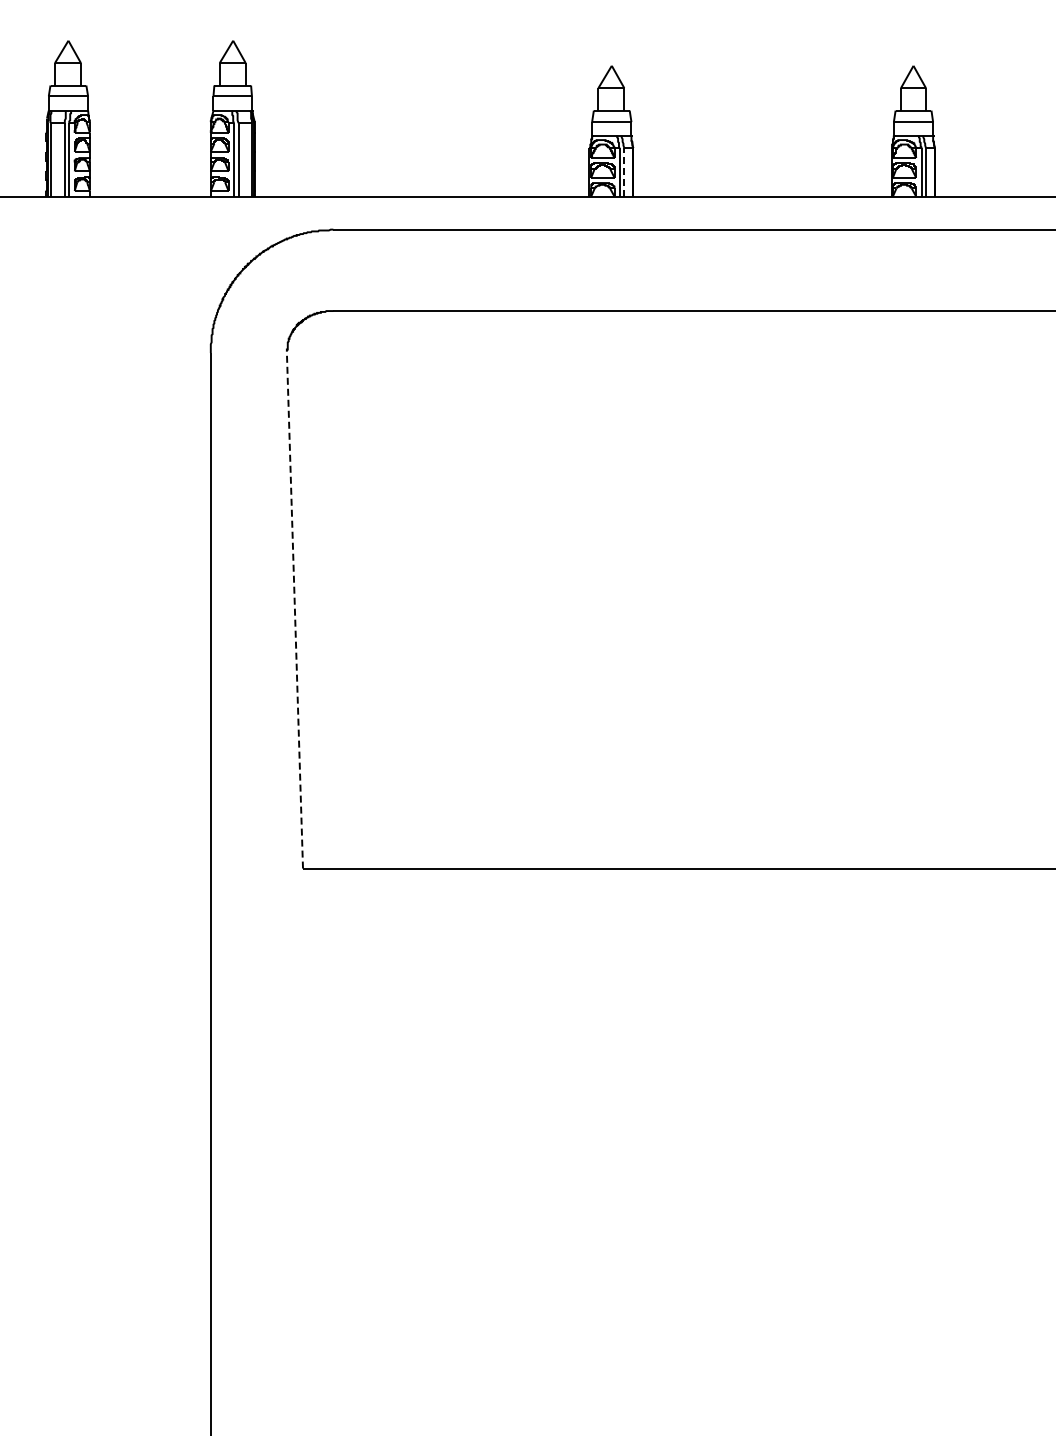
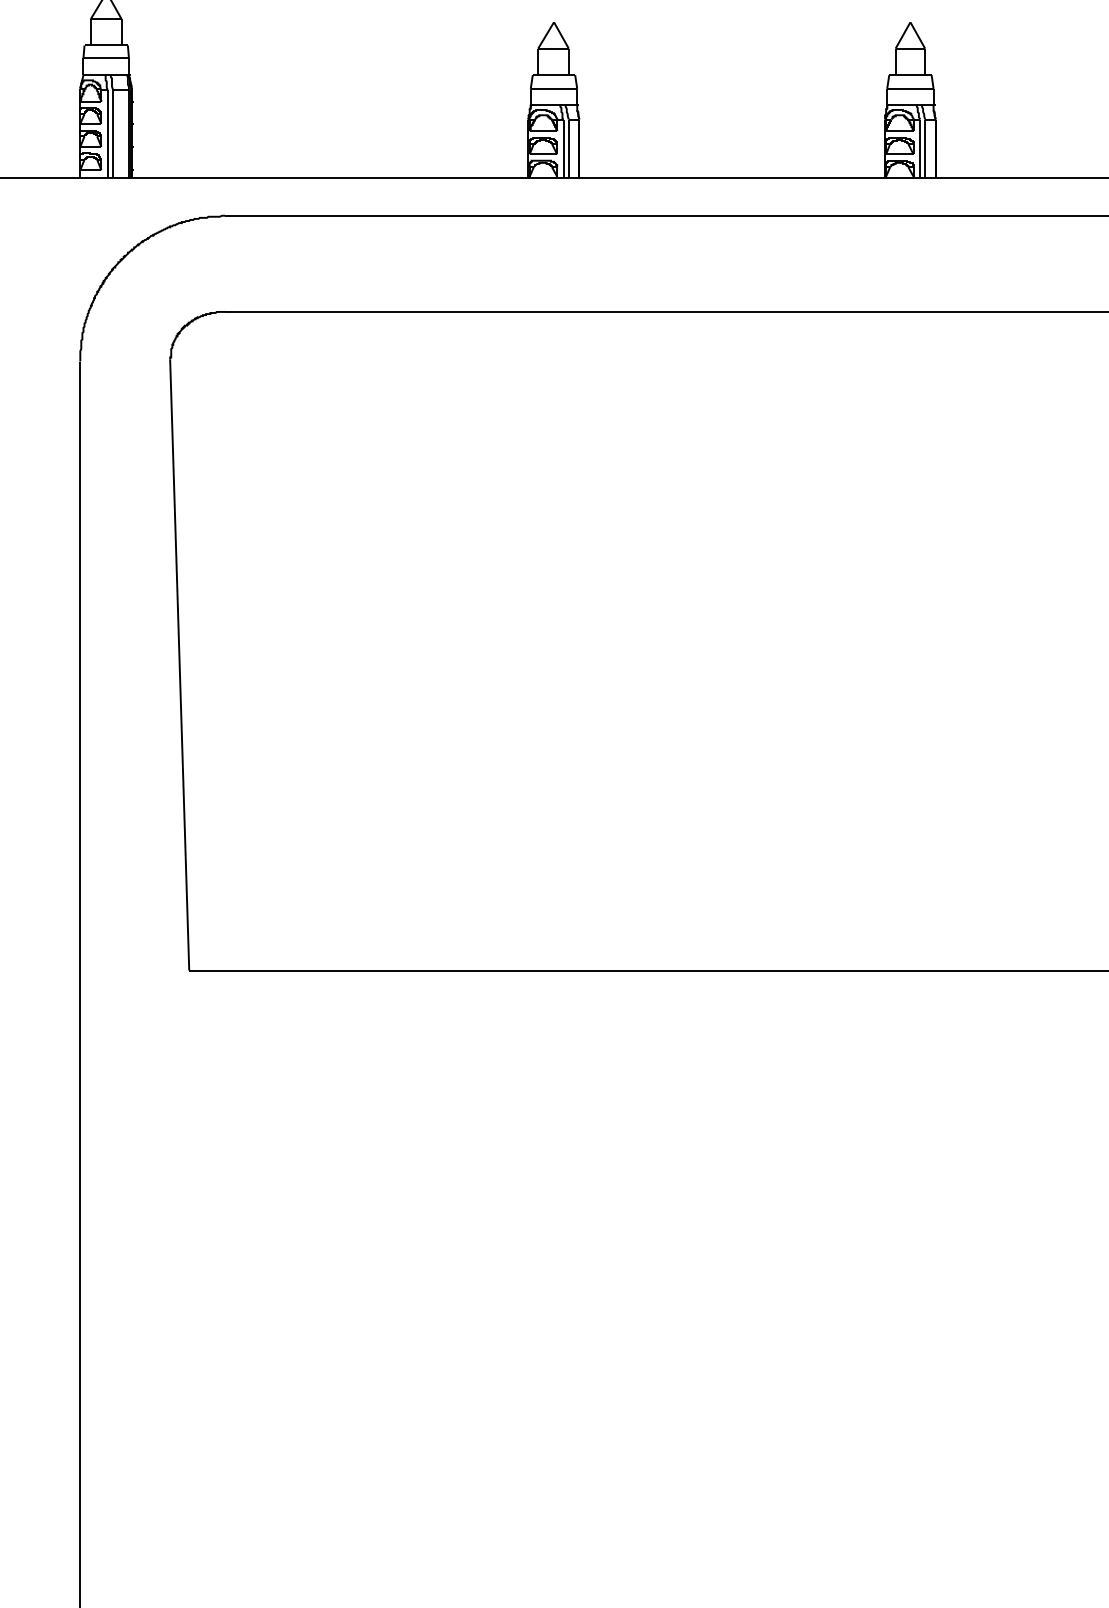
line: (624, 172) -> (569, 148), dashed -> solid
line: (294, 609) -> (179, 664), dashed -> solid

